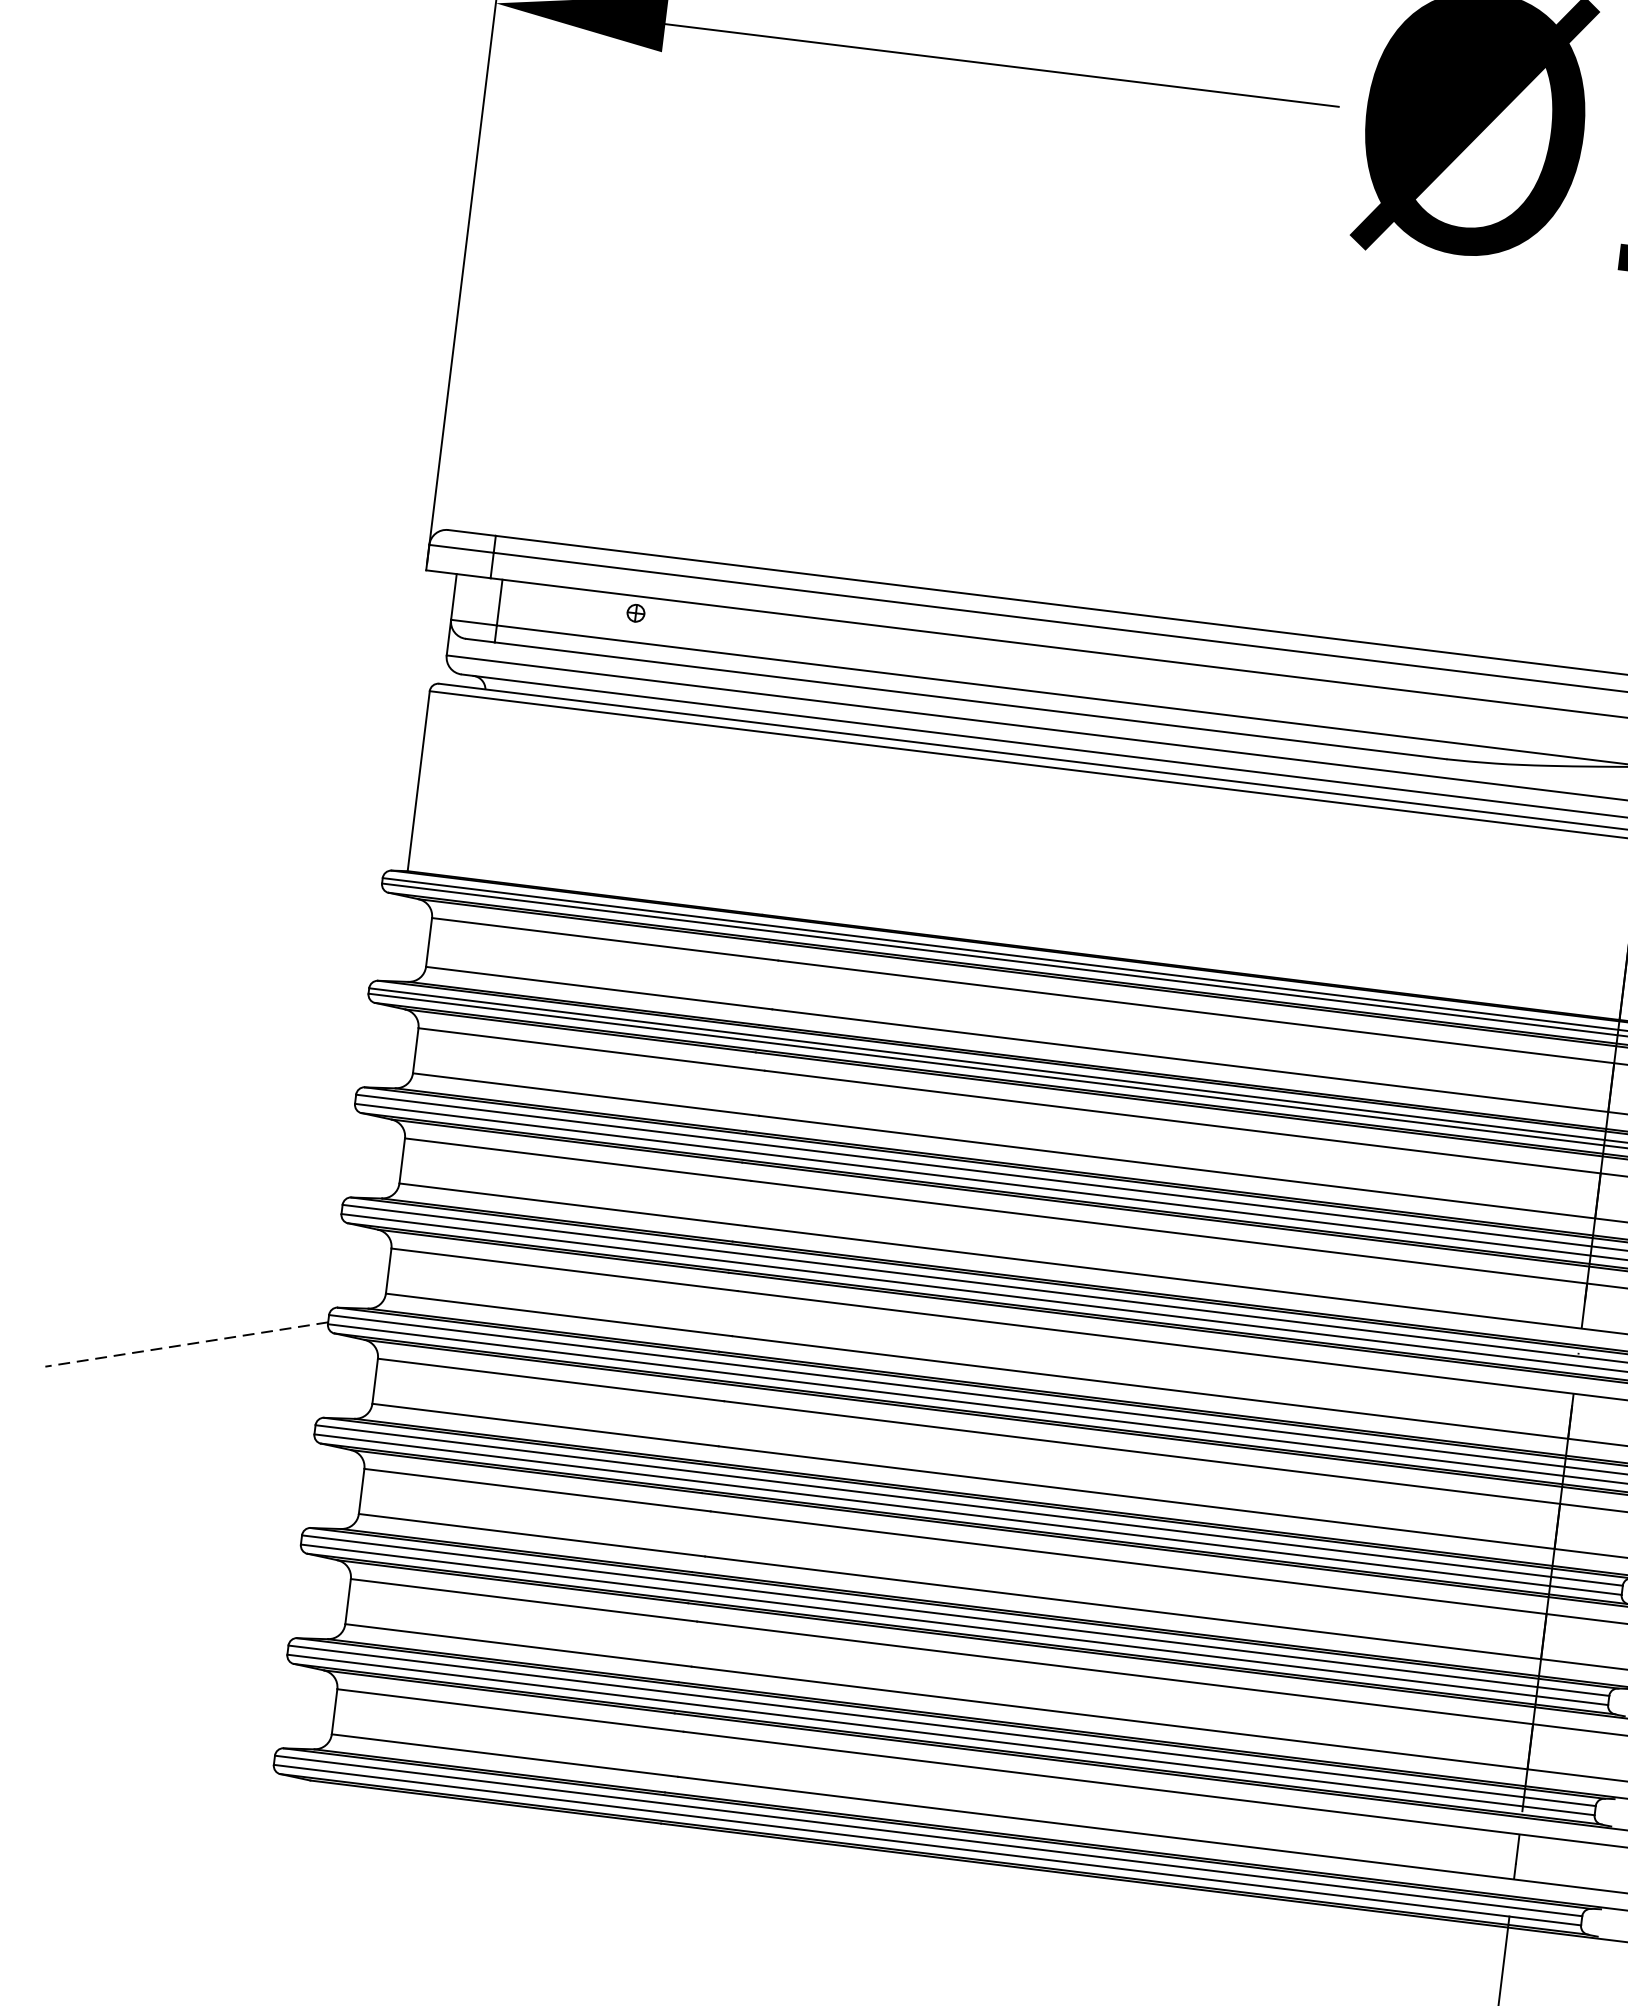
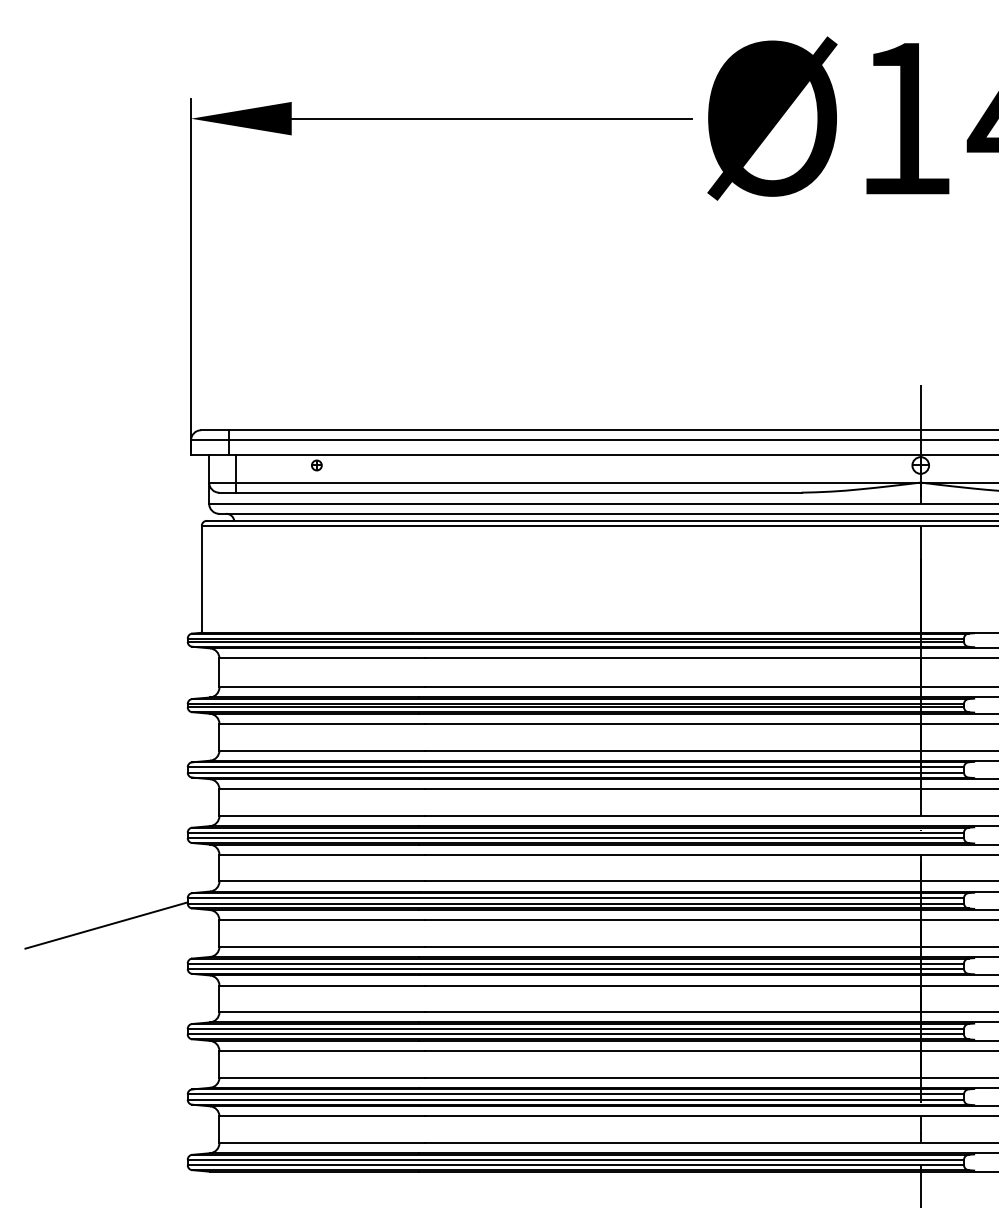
line: (186, 1344) -> (106, 925), dashed -> solid

